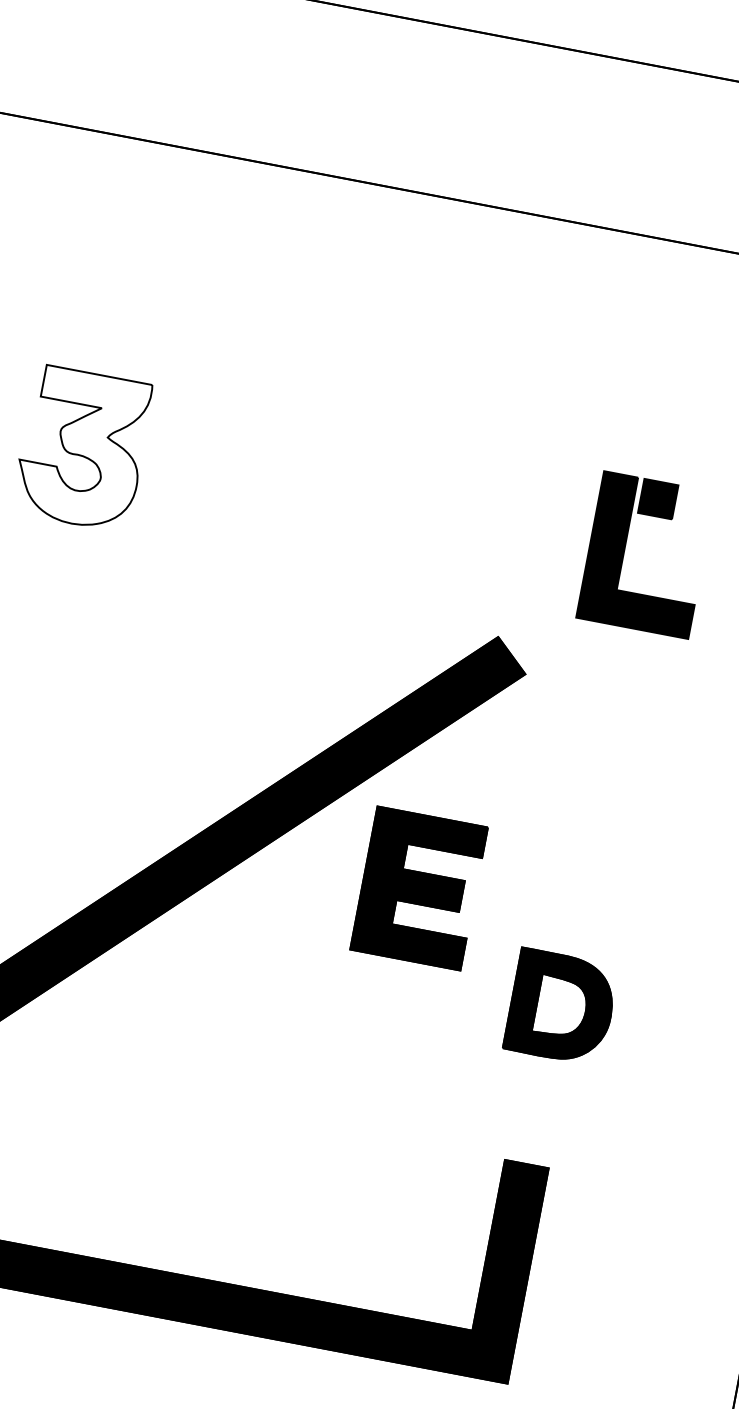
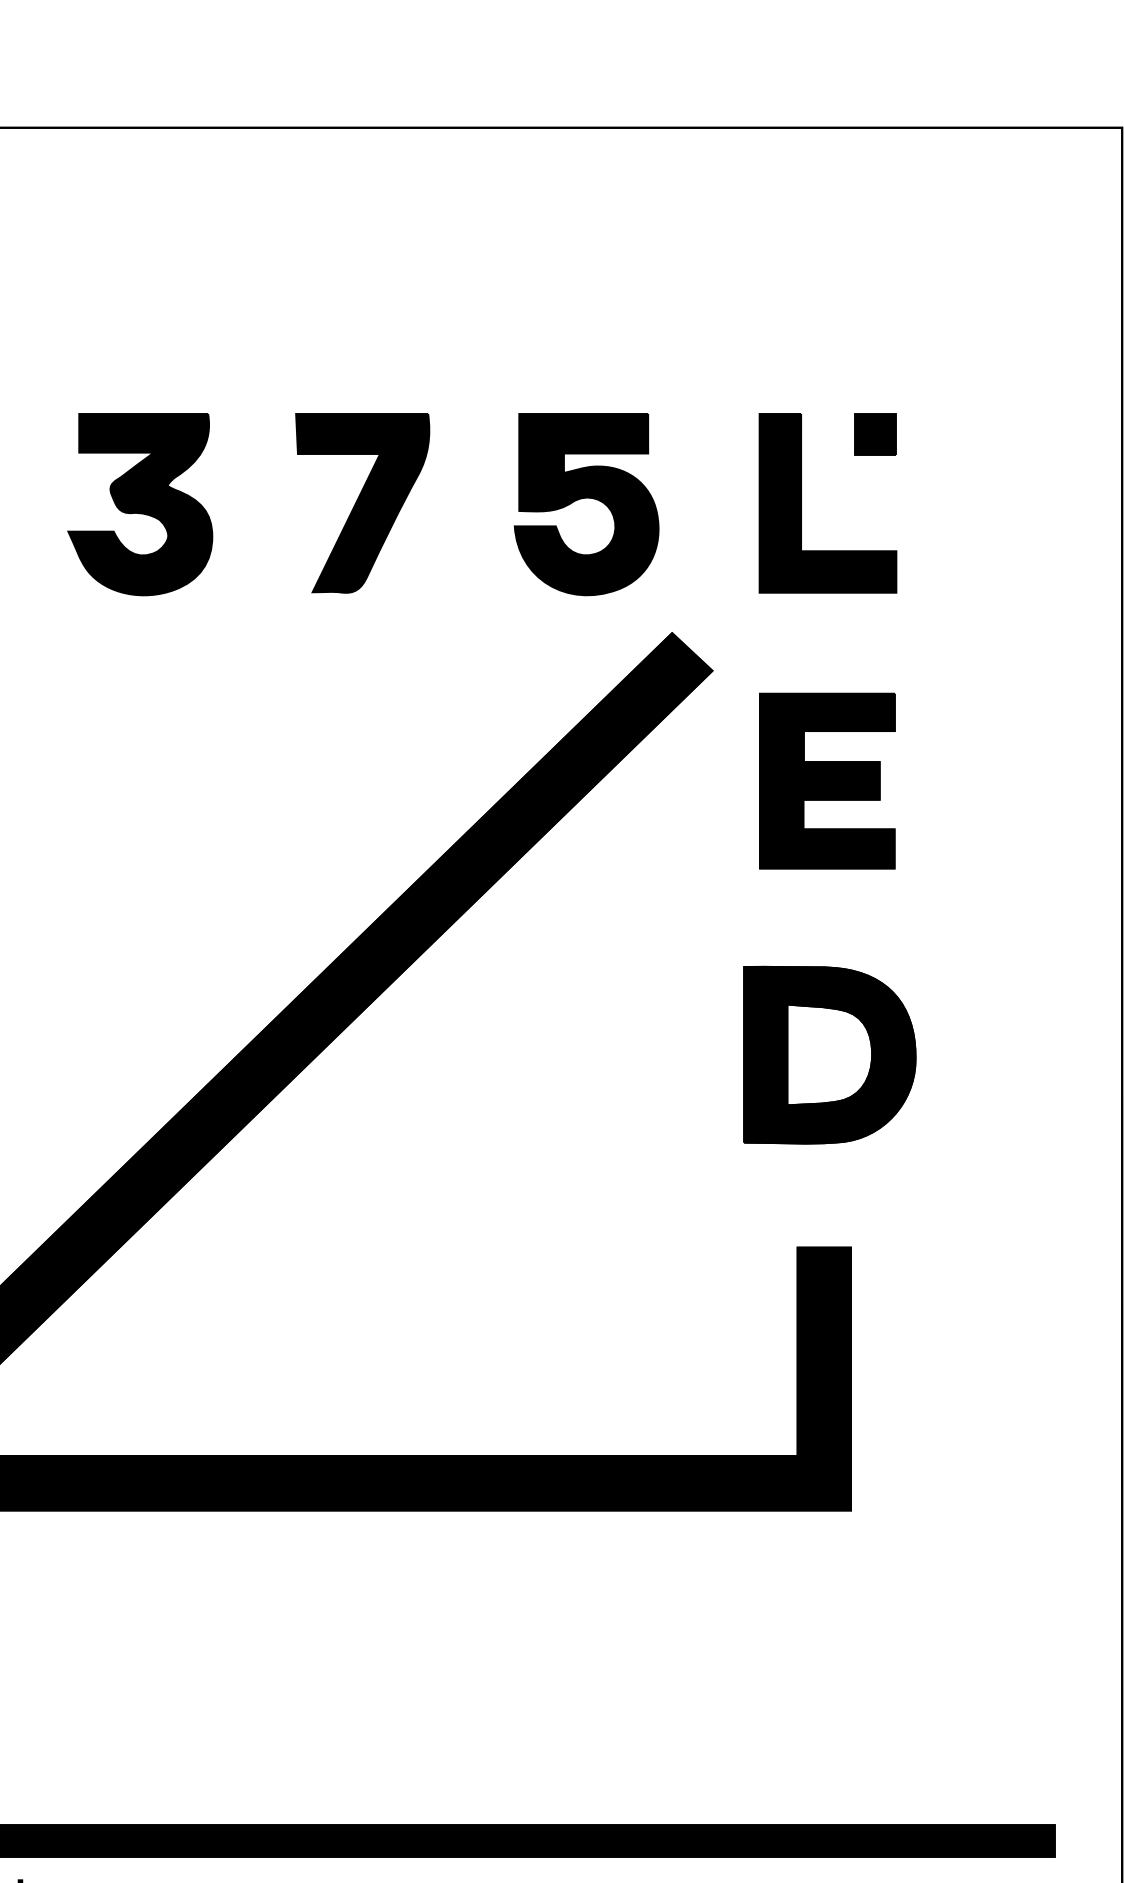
fill: (82, 448) -> (140, 504), added
part: (264, 482) -> (362, 503), added
part: (658, 498) -> (875, 434), moved
part: (448, 518) -> (586, 504), added
part: (419, 888) -> (827, 780), moved
part: (561, 1006) -> (829, 1054), size x1.43

